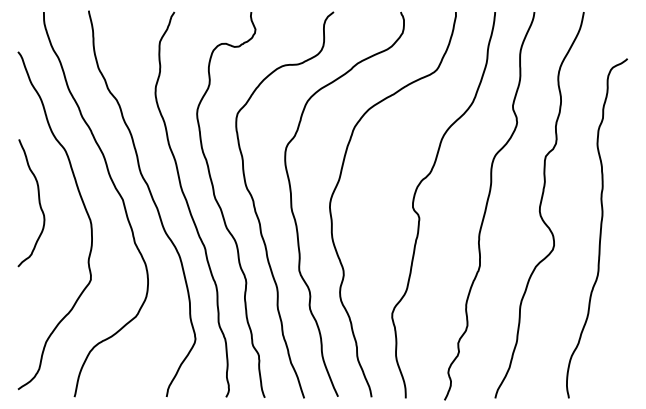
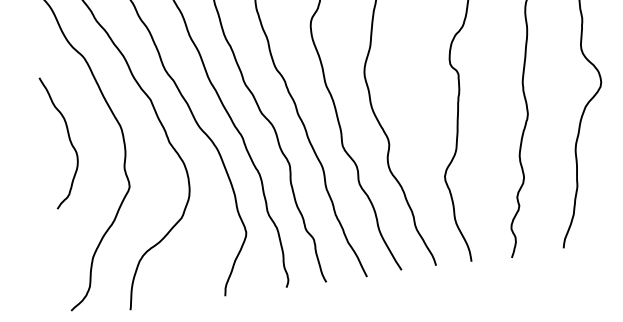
curve: (38, 202) -> (68, 139), moved

